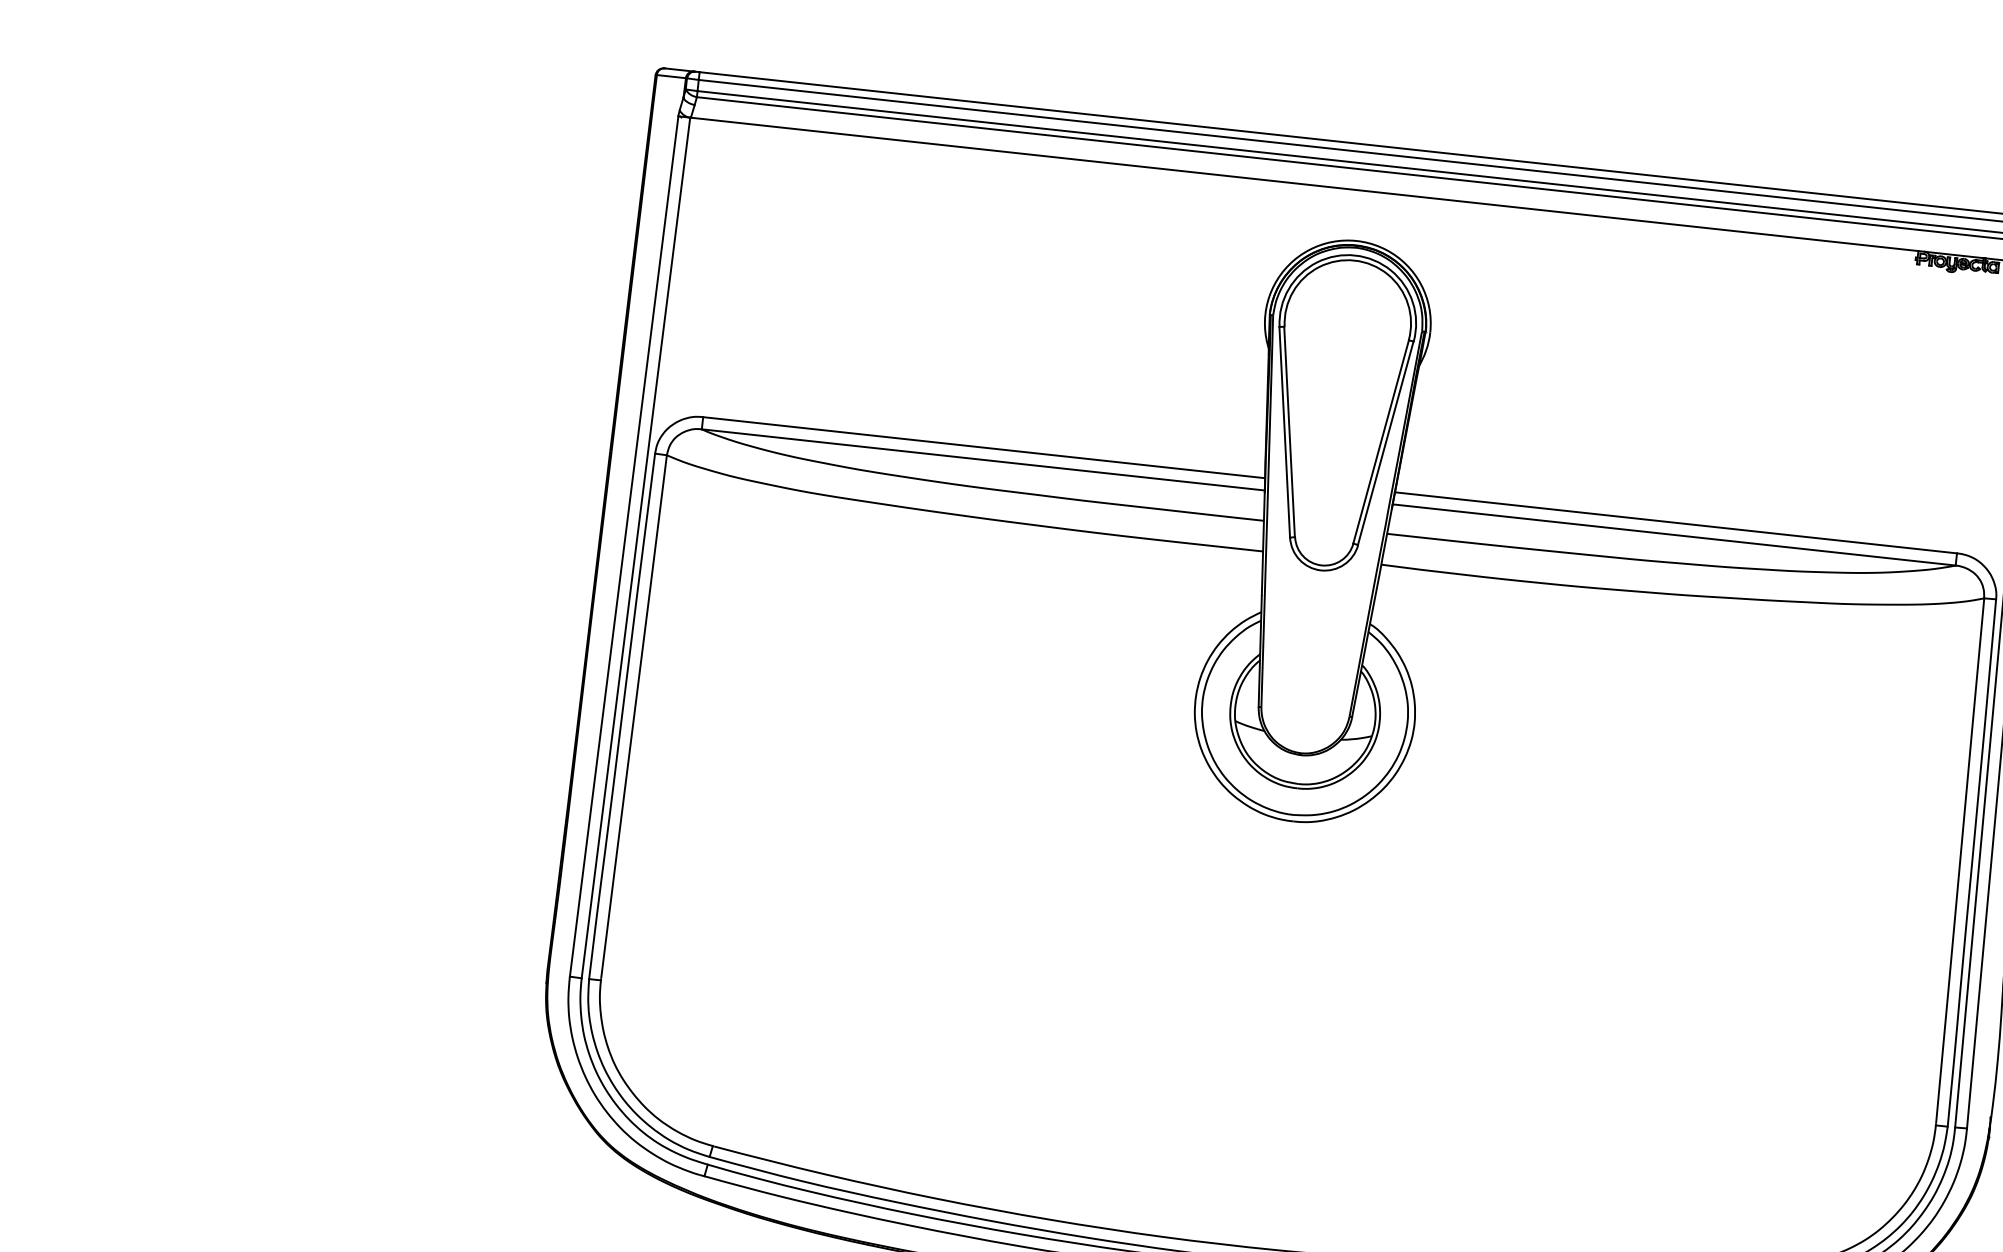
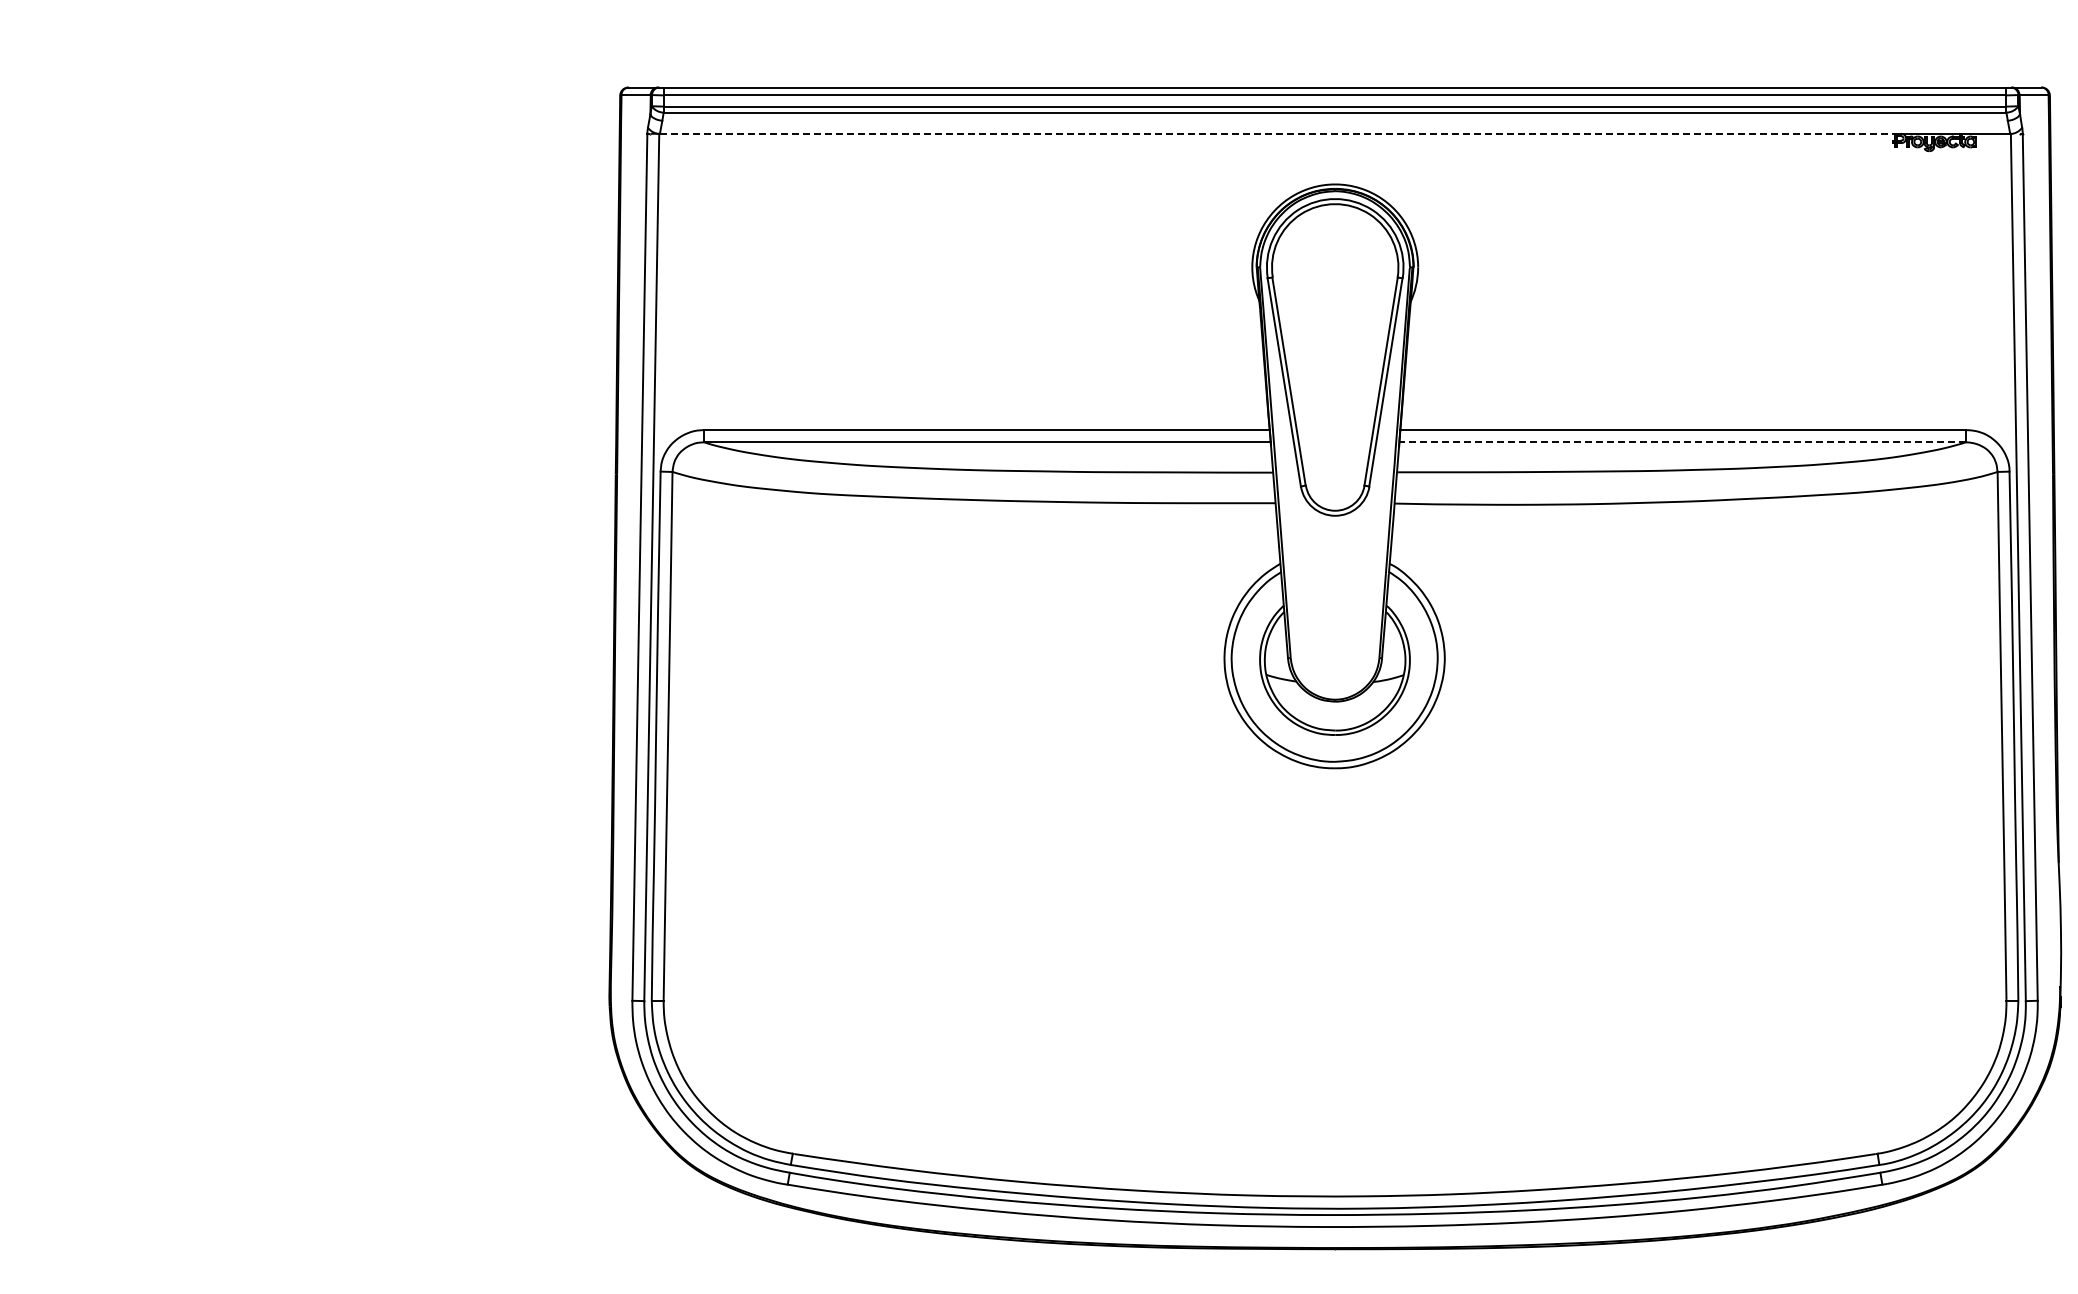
line: (1304, 184) -> (1277, 133), solid -> dashed
line: (1674, 535) -> (1682, 442), solid -> dashed

